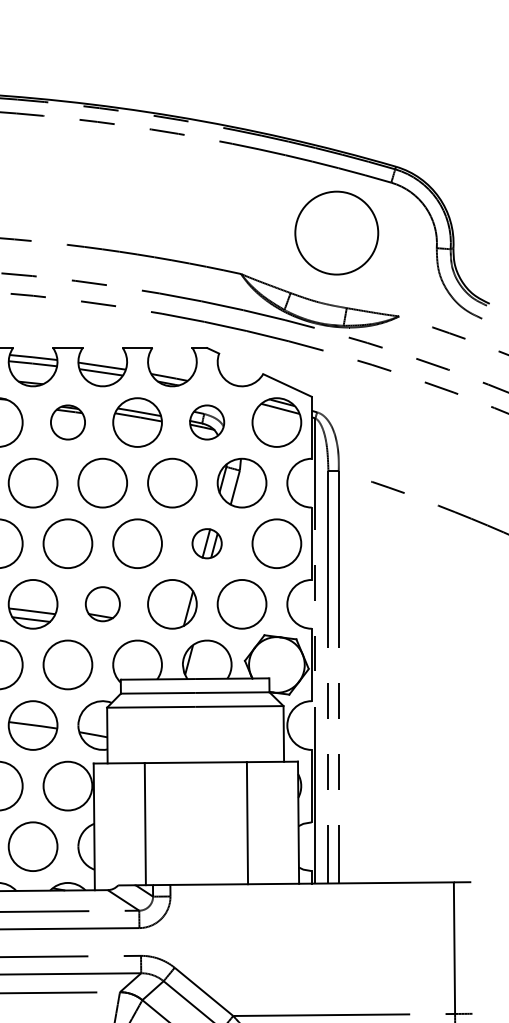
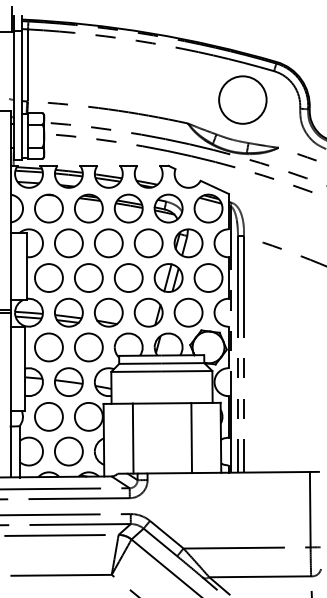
part: (67, 422) -> (88, 208), size x1.43
part: (206, 422) -> (168, 208), size x1.43
part: (206, 542) -> (168, 277), size x1.67
part: (102, 603) -> (108, 312), size x1.43

